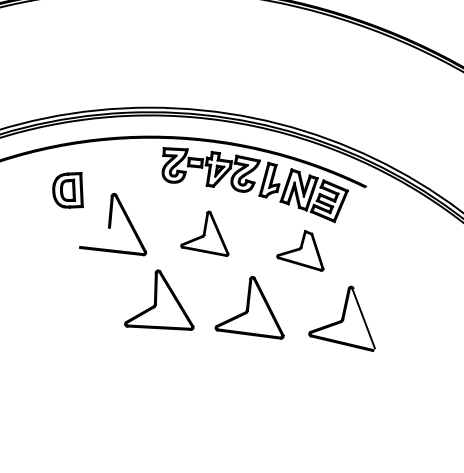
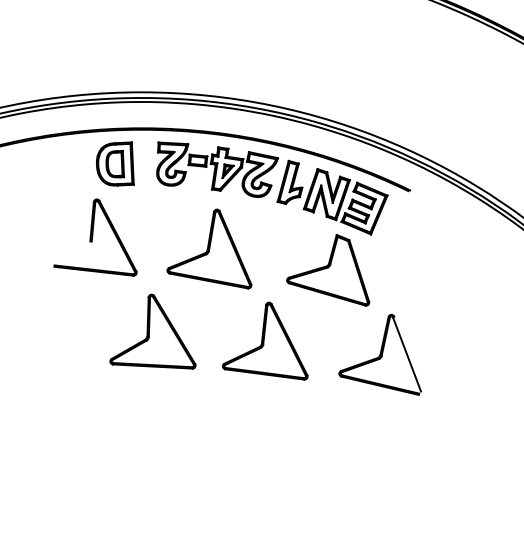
part: (67, 189) -> (114, 162), moved
part: (204, 233) -> (209, 248), size x1.43
part: (300, 250) -> (328, 269), size x1.43

